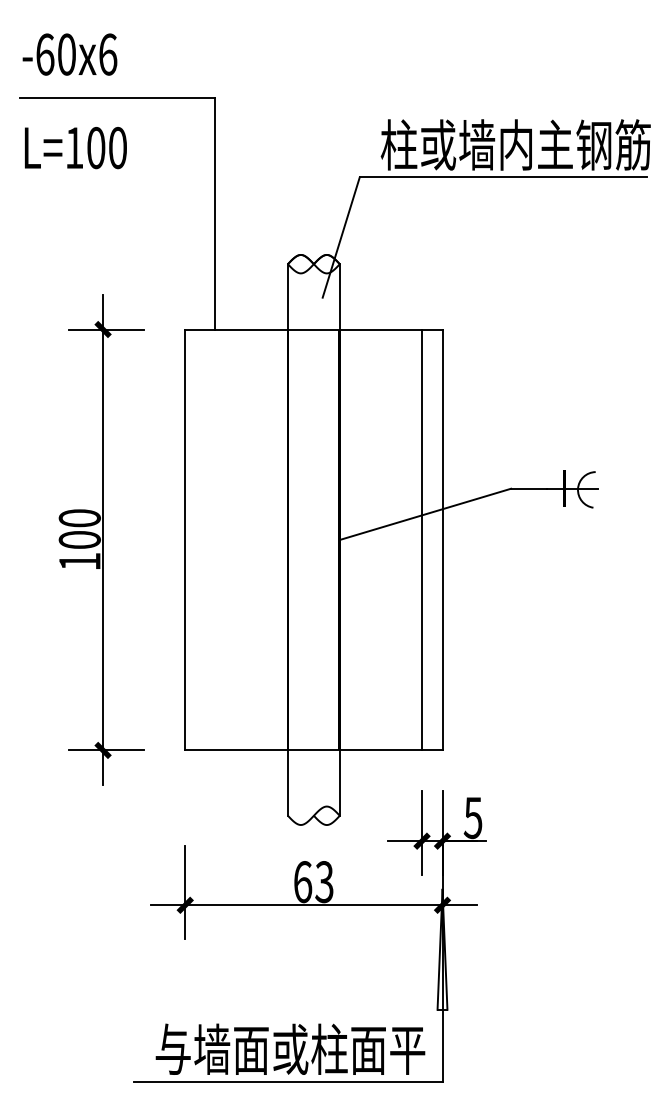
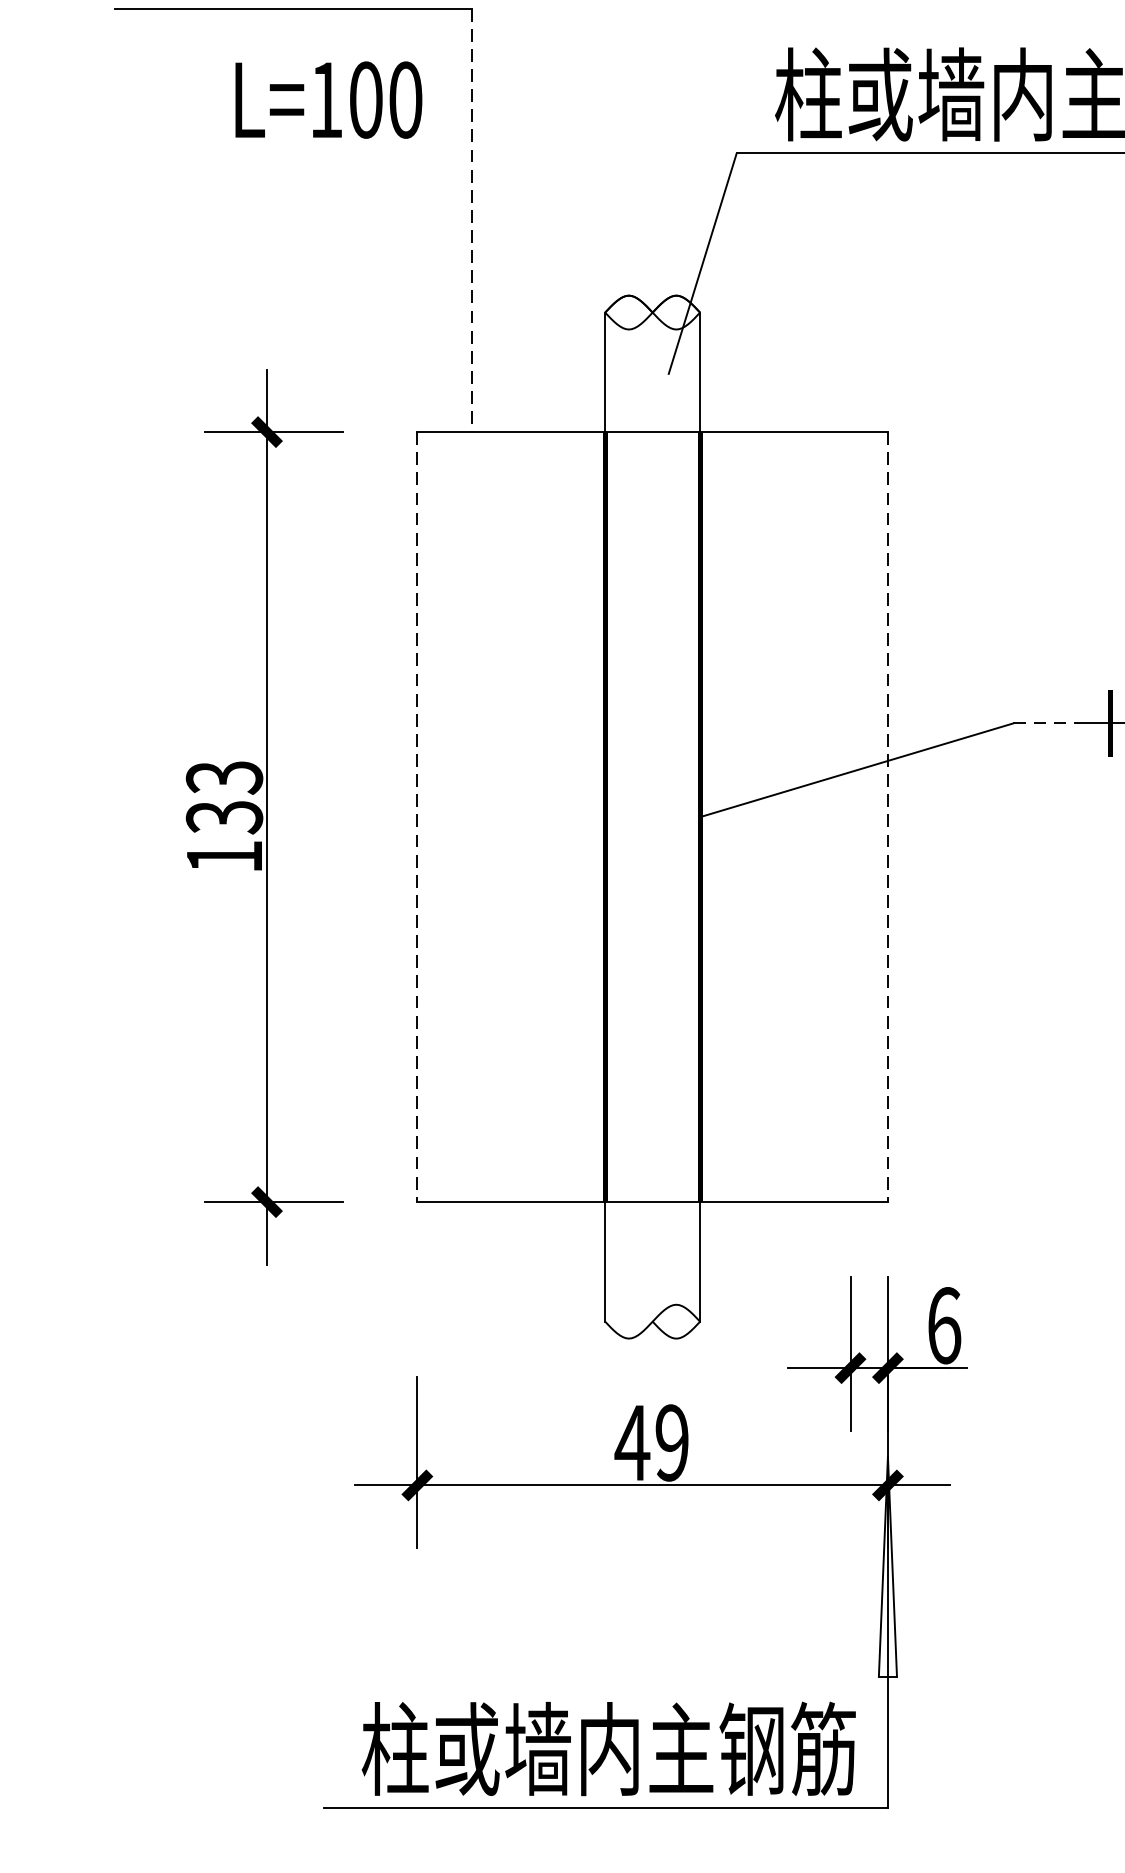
text: (75, 148) -> (328, 100), moved
line: (215, 213) -> (472, 219), solid -> dashed
line: (528, 488) -> (1045, 722), solid -> dashed
text: (79, 529) -> (223, 797), 100 -> 133
line: (422, 539) -> (851, 816), removed
line: (185, 540) -> (417, 818), solid -> dashed
line: (442, 540) -> (887, 818), solid -> dashed
text: (472, 817) -> (942, 1324), 5 -> 6
text: (313, 882) -> (651, 1443), 63 -> 49
text: (290, 1049) -> (609, 1749), 与墙面或柱面平 -> 柱或墙内主钢筋

